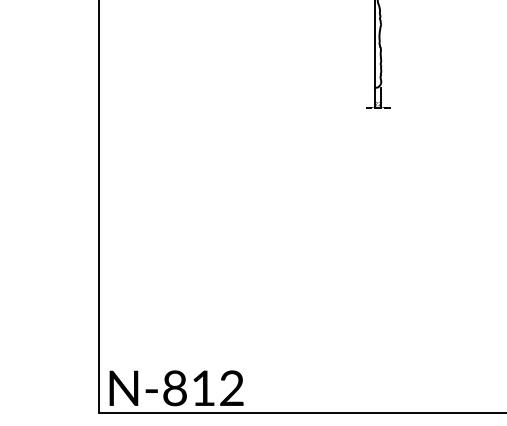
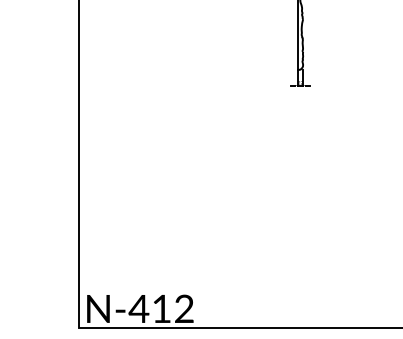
text: (174, 387) -> (138, 308), N-812 -> N-412

